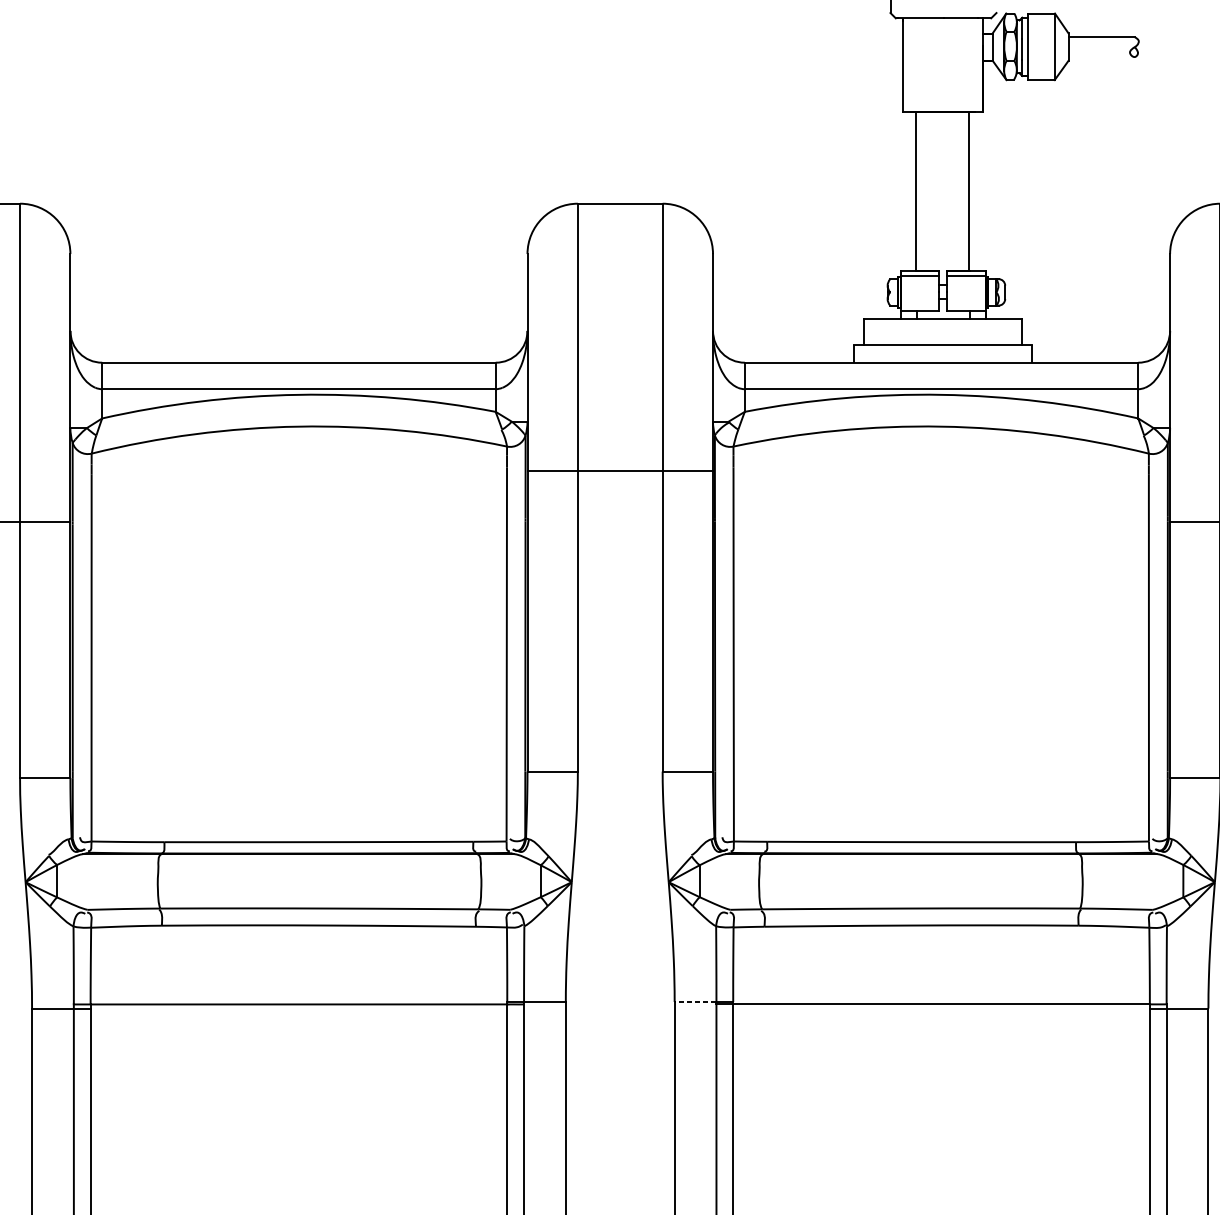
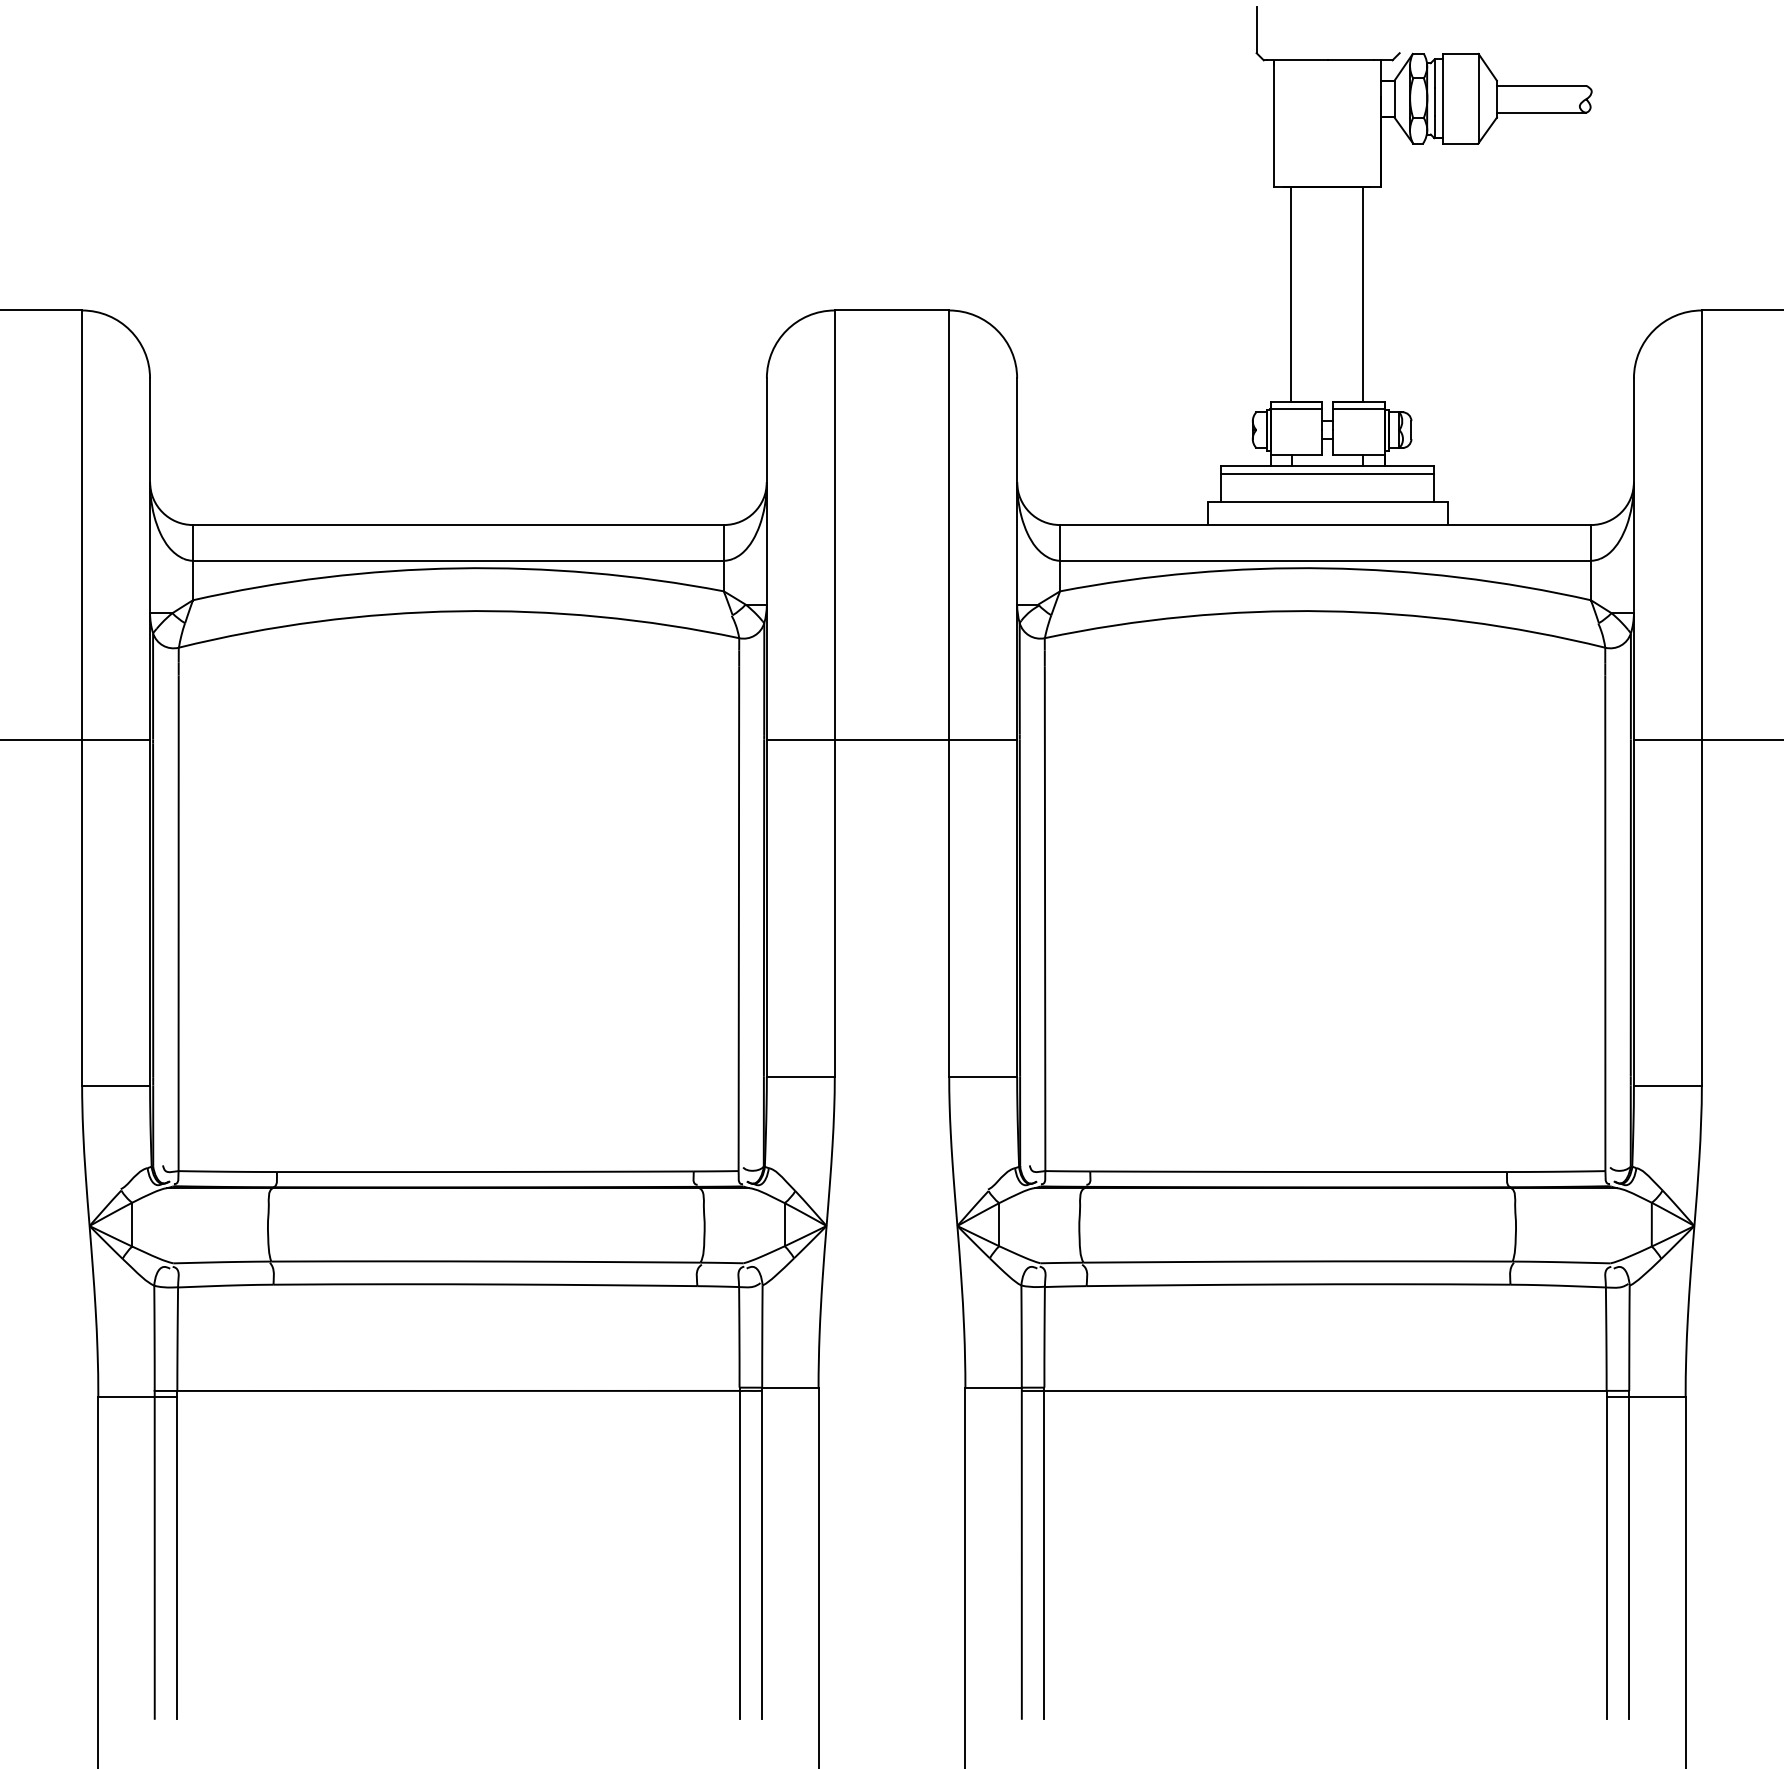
line: (1101, 56) -> (1541, 112), added
line: (943, 325) -> (1327, 474), added
line: (619, 470) -> (891, 739), moved
line: (695, 1001) -> (993, 1387), dashed -> solid

